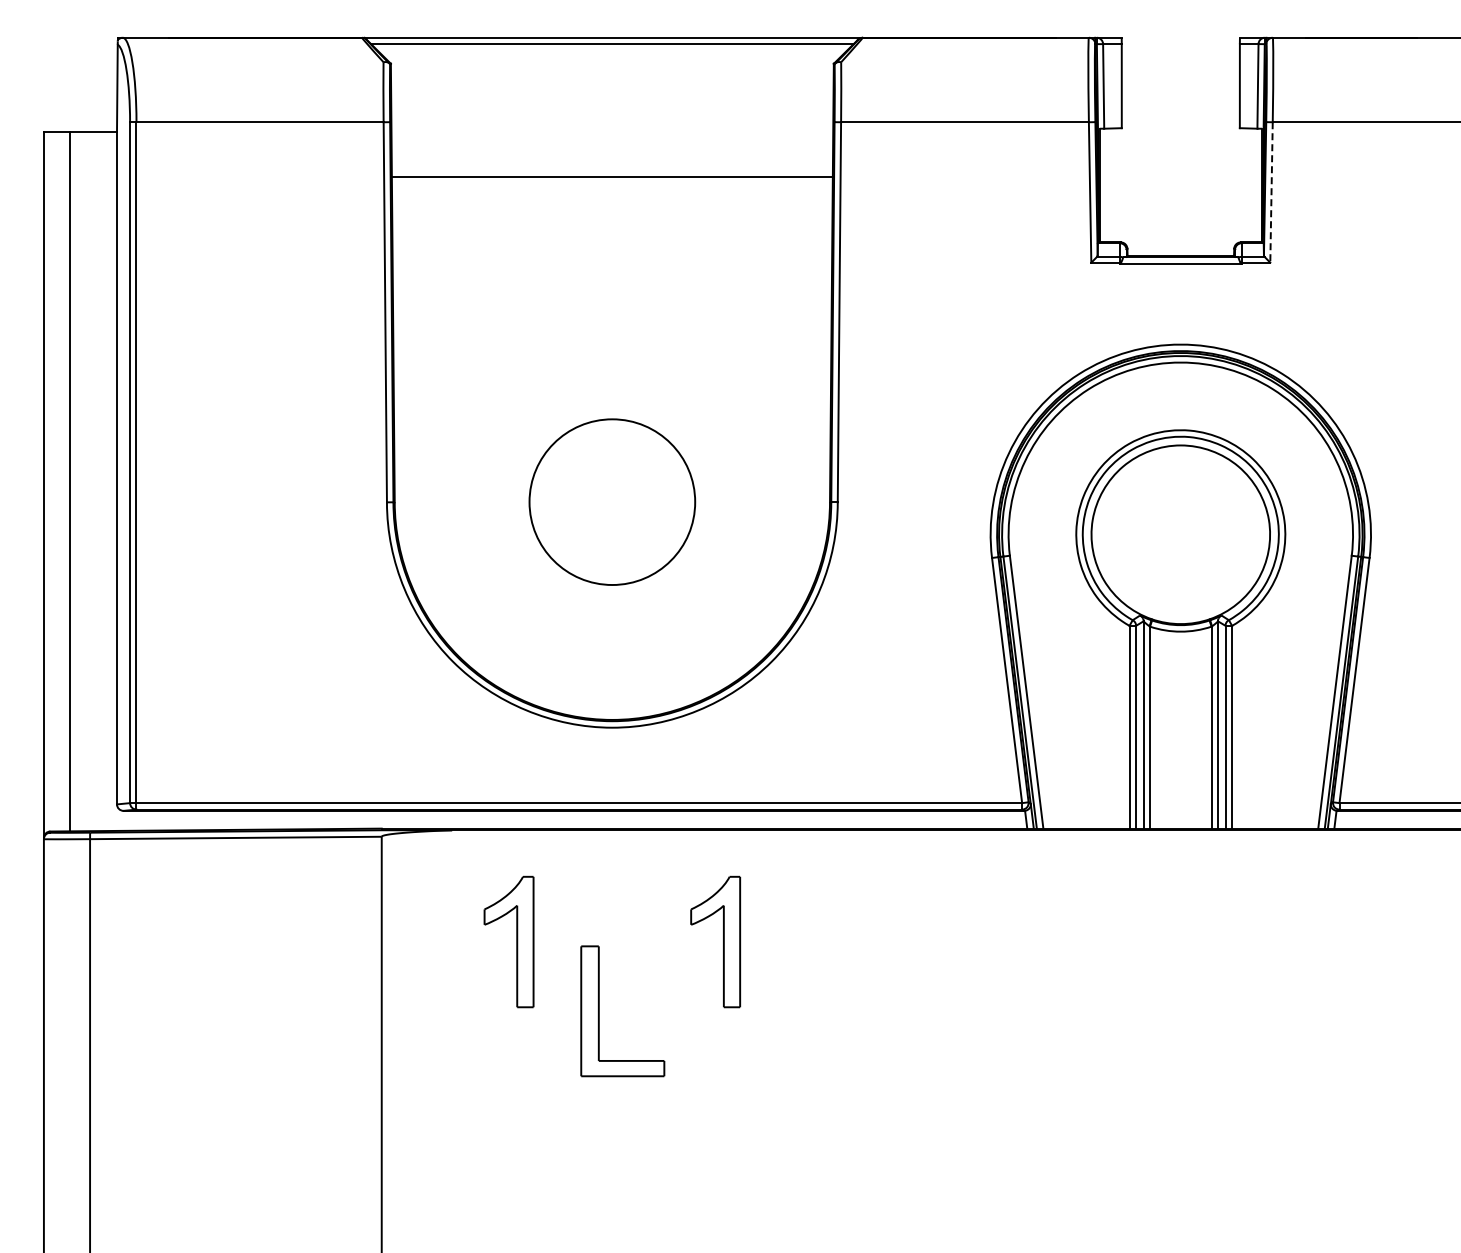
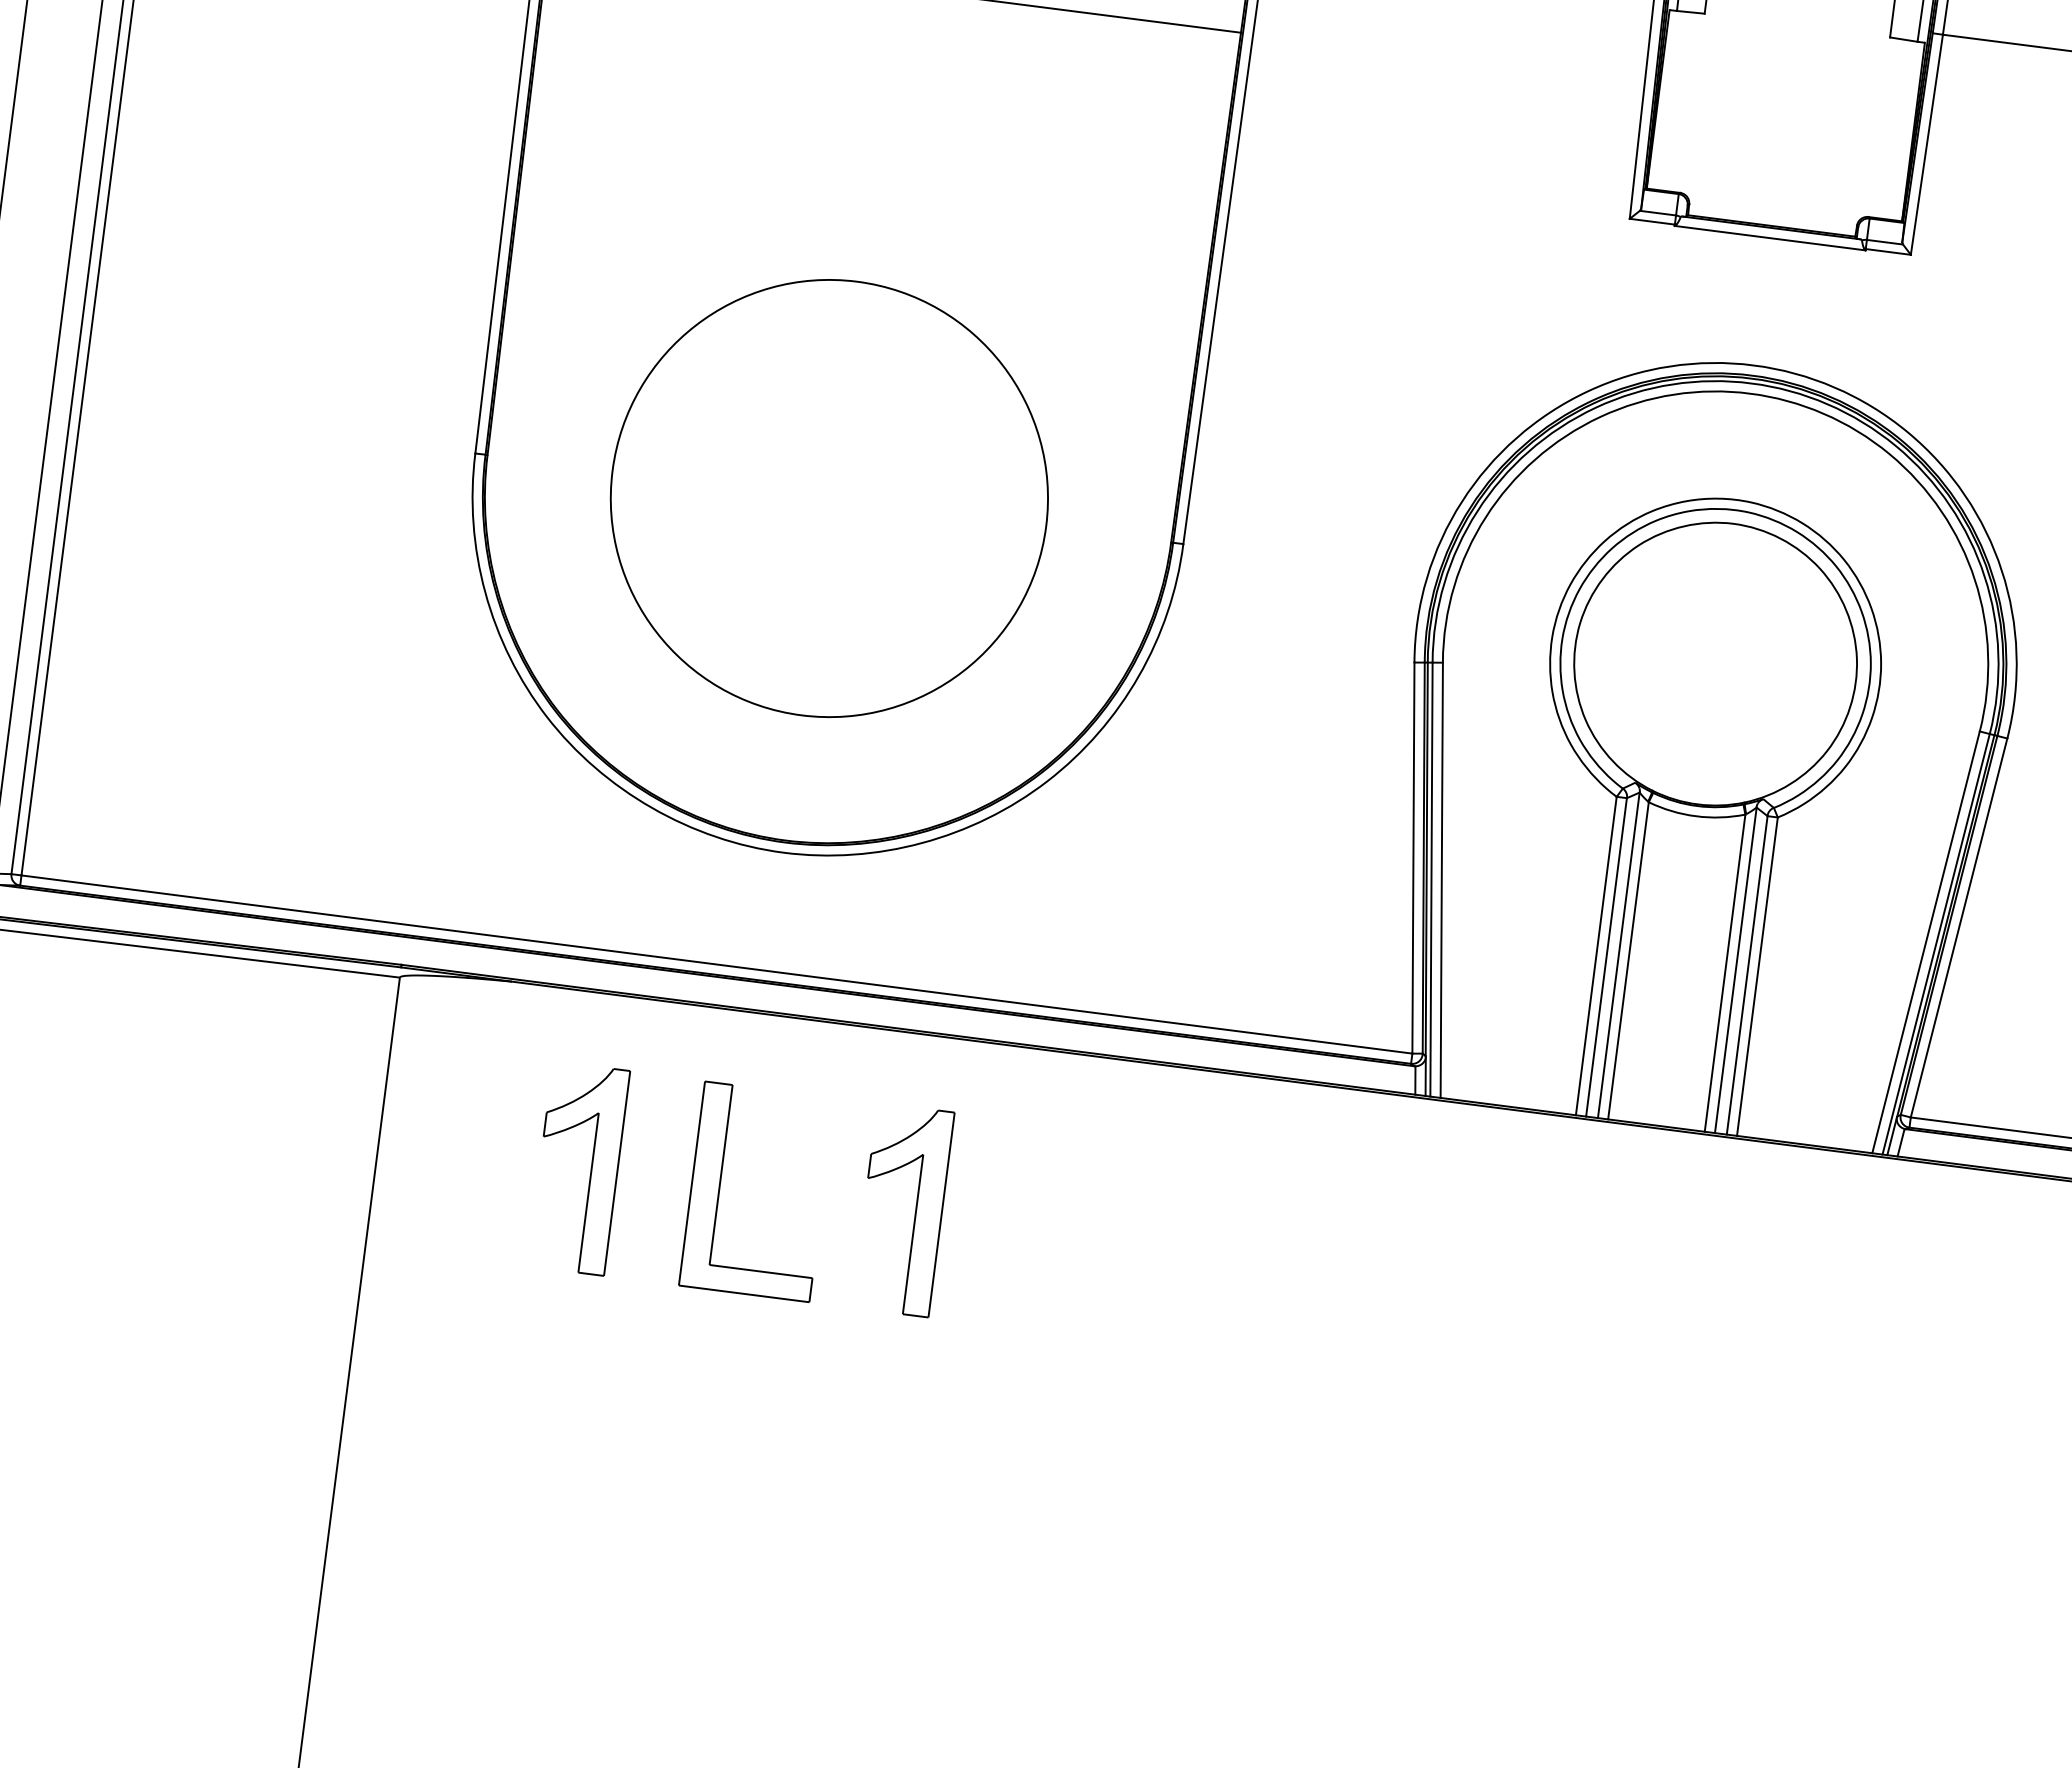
line: (1271, 192) -> (1926, 144), dashed -> solid
circle: (612, 502) -> (829, 499), size x1.67
part: (599, 1011) -> (720, 1187), moved

